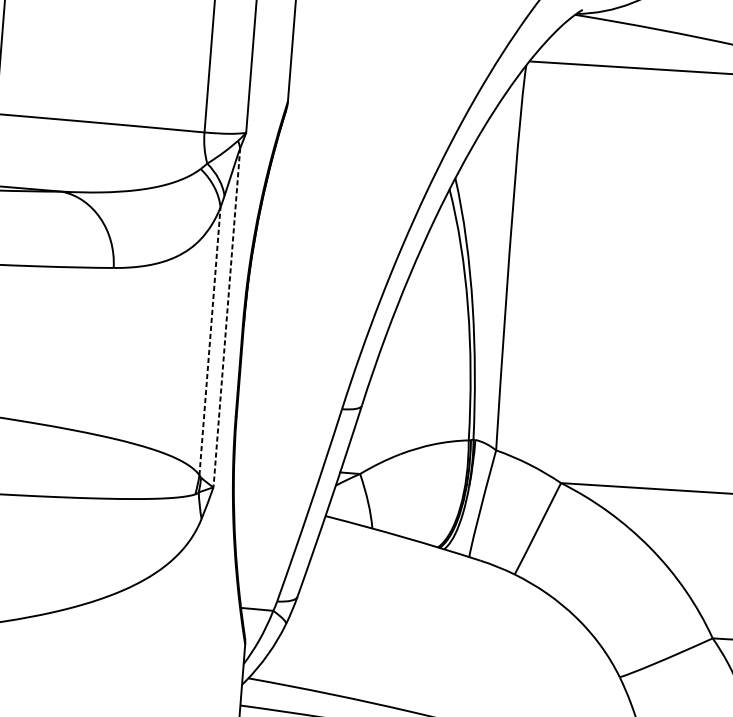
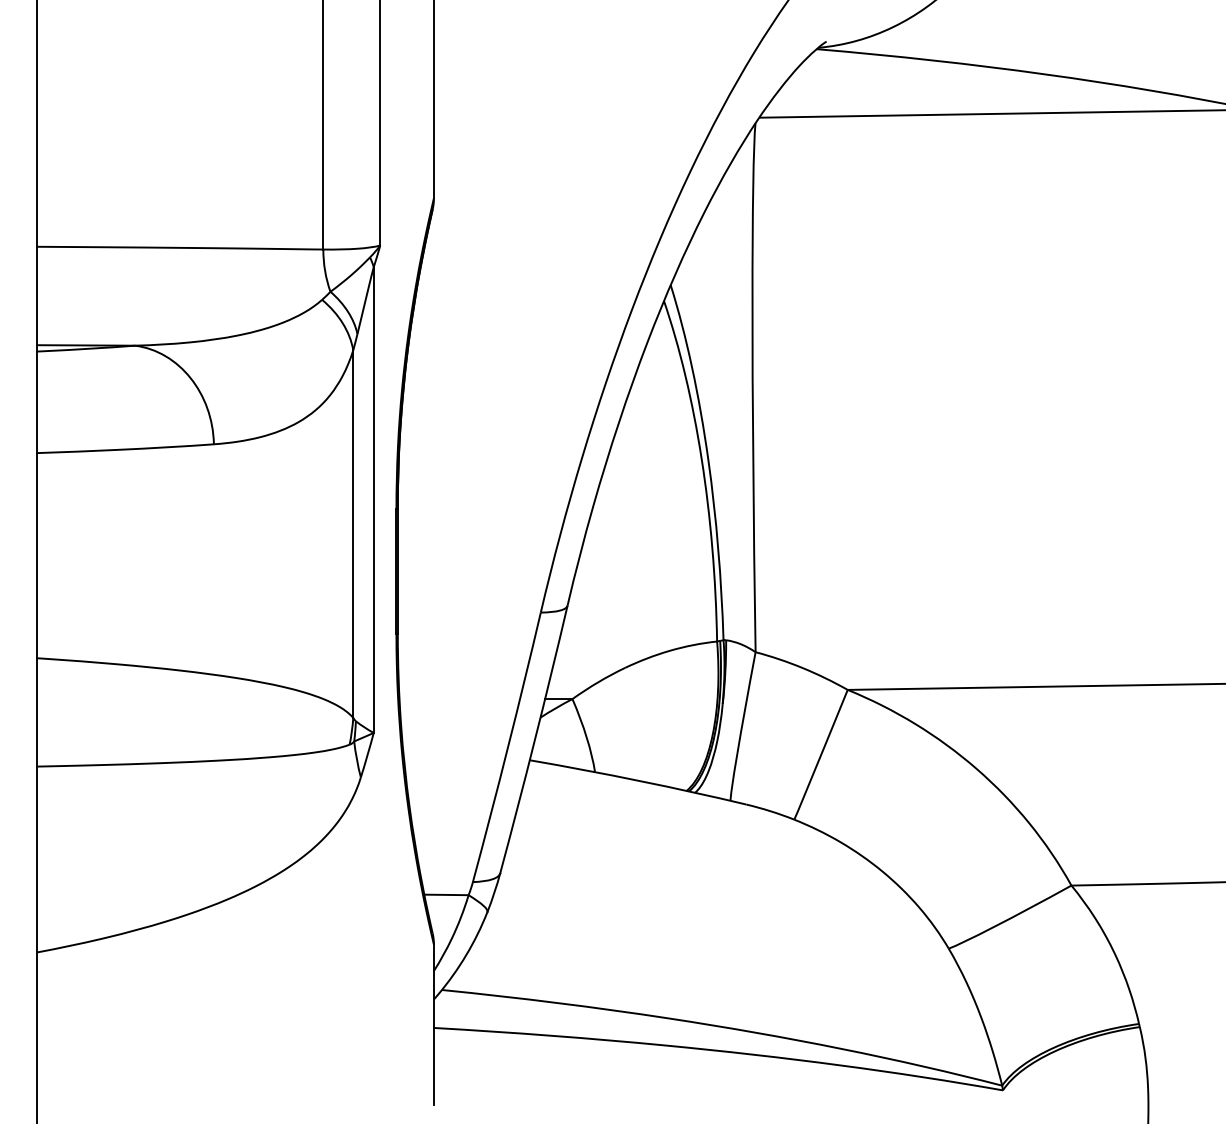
line: (226, 318) -> (373, 500), dashed -> solid
line: (210, 341) -> (353, 534), dashed -> solid

